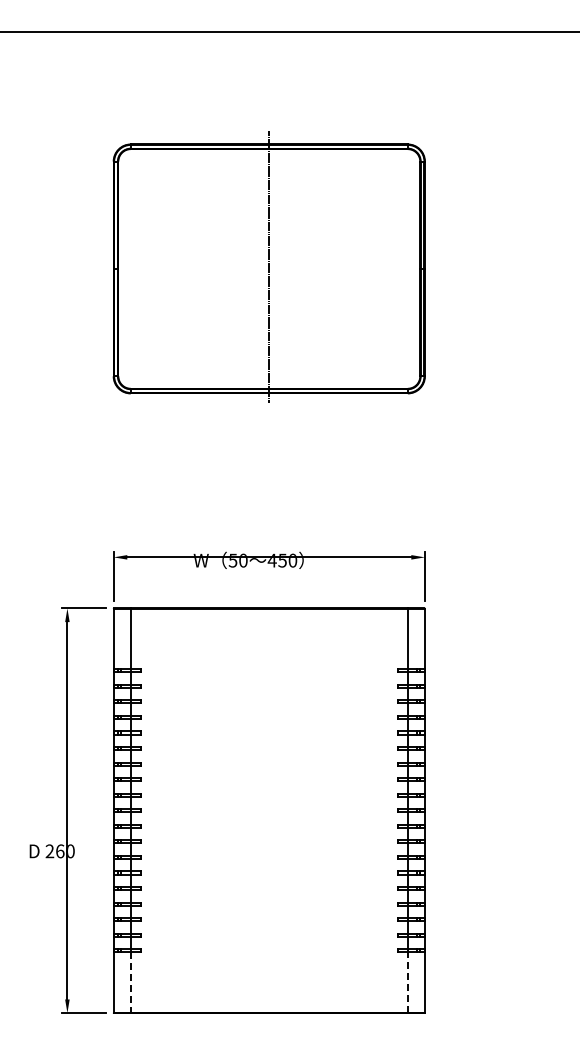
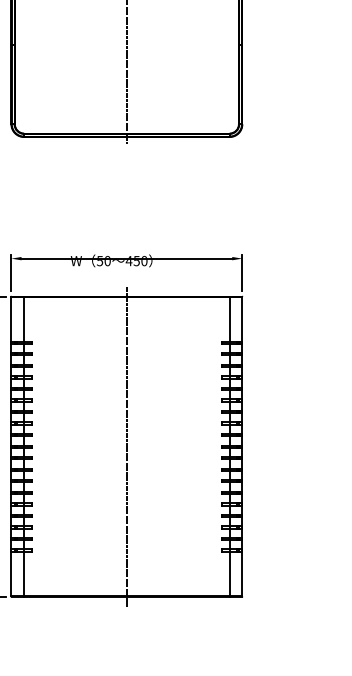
line: (269, 810) -> (127, 446), added
line: (407, 982) -> (229, 574), dashed -> solid
line: (130, 983) -> (23, 574), dashed -> solid

